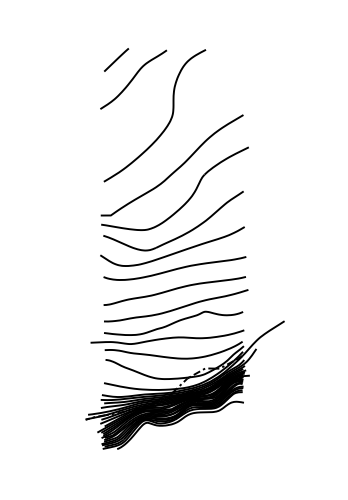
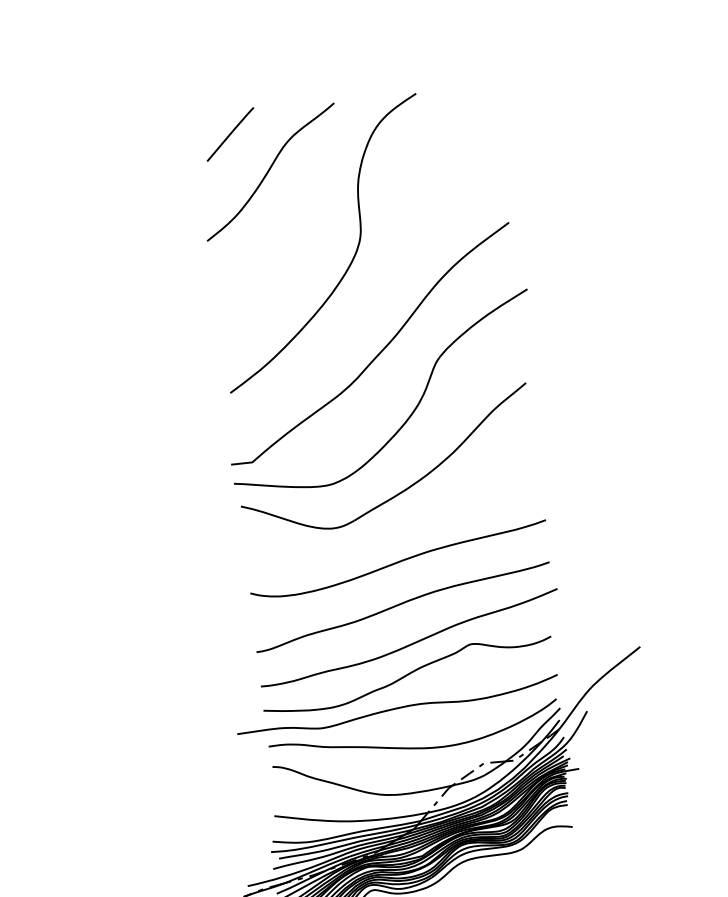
curve: (173, 252) -> (391, 526), removed

